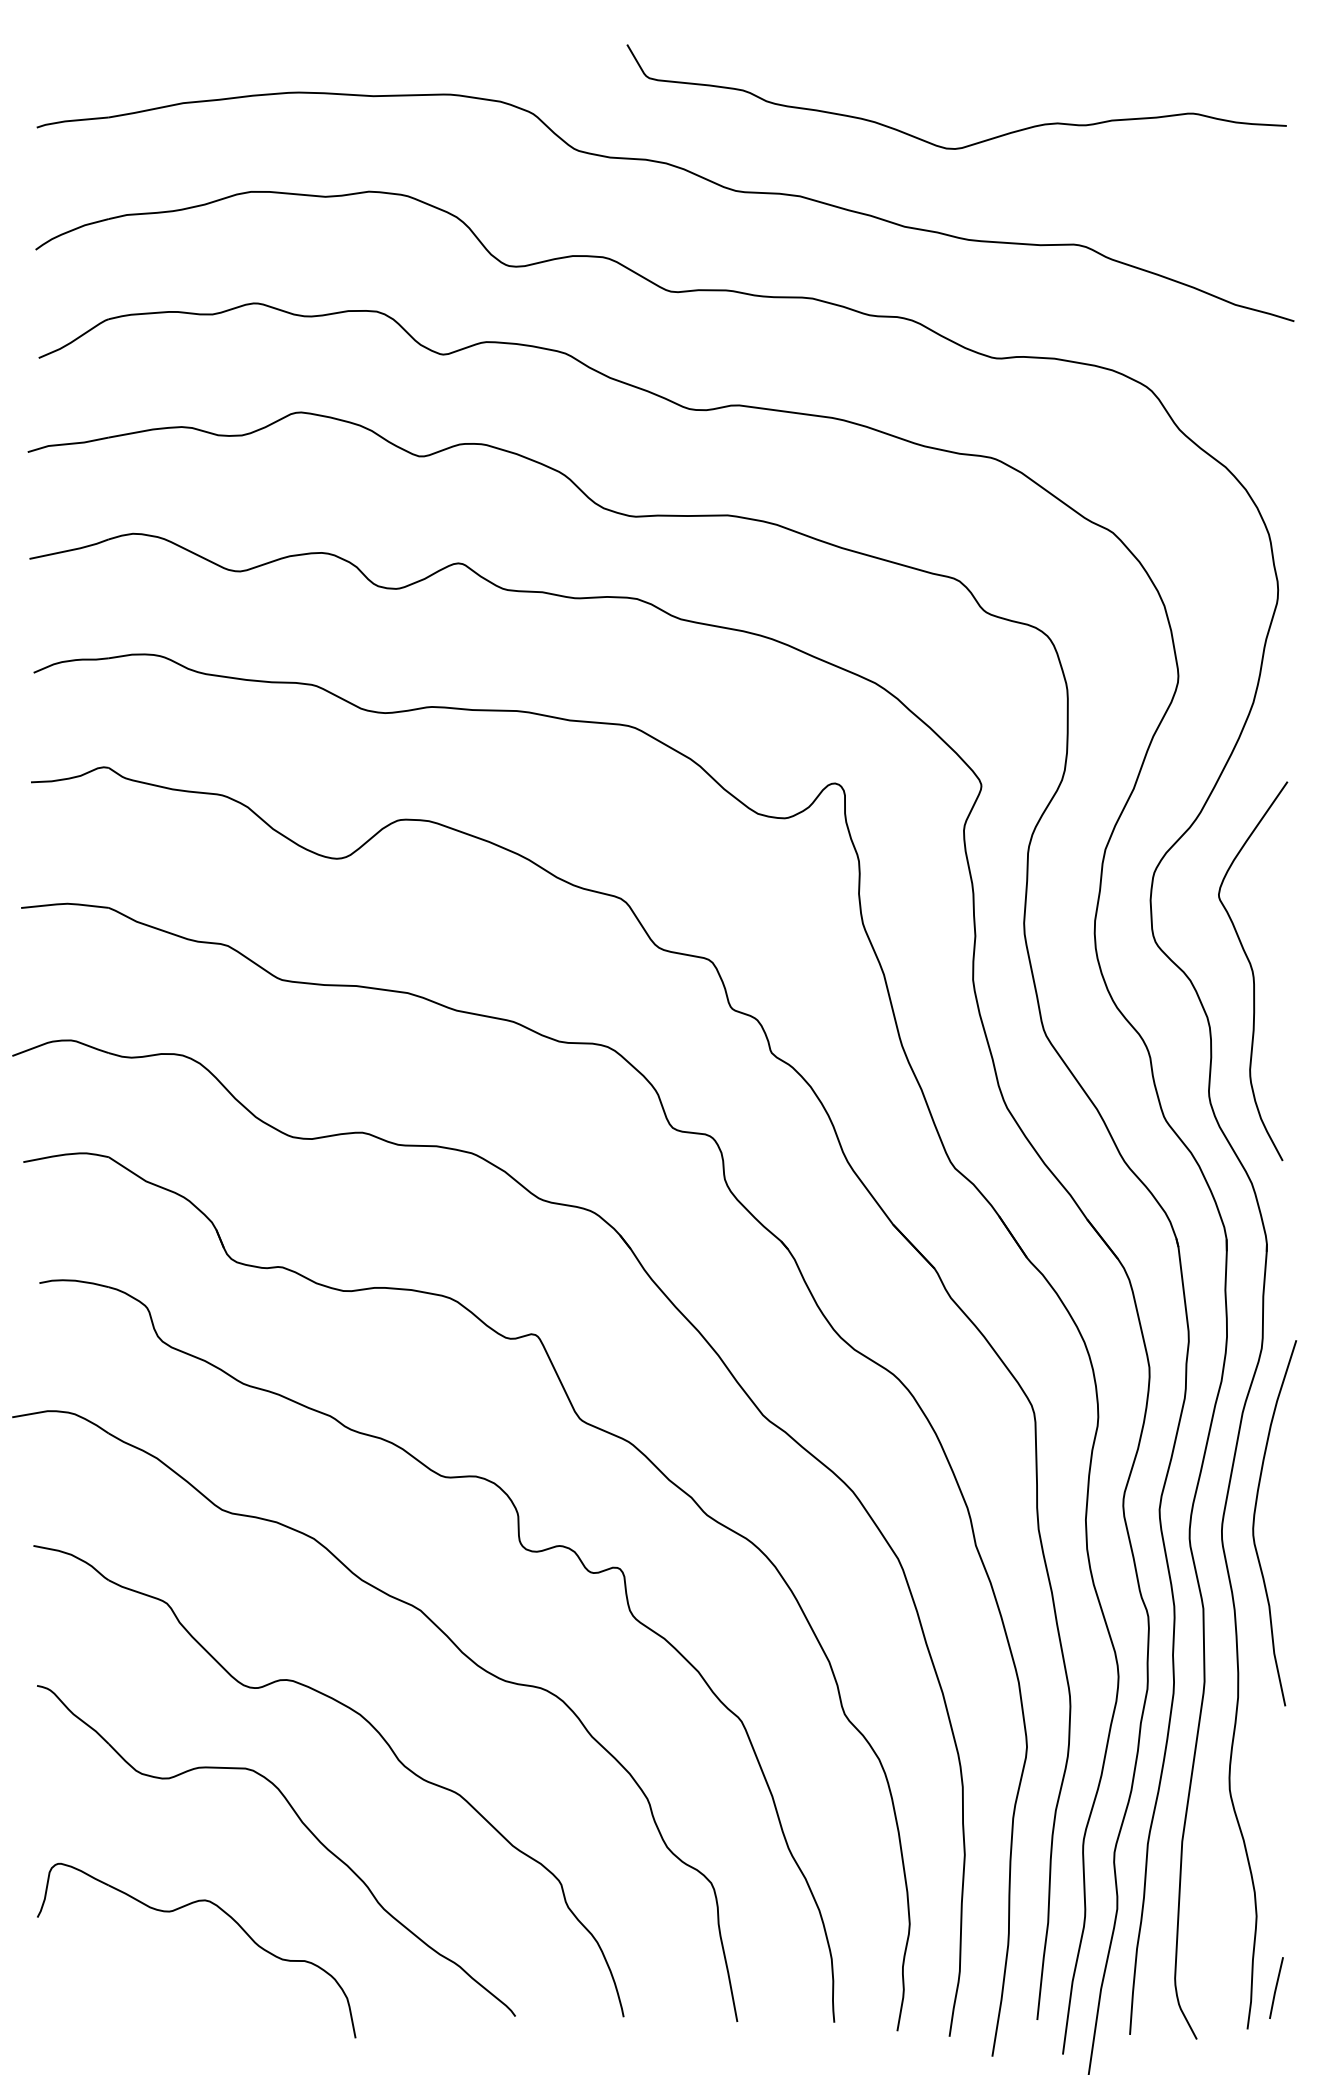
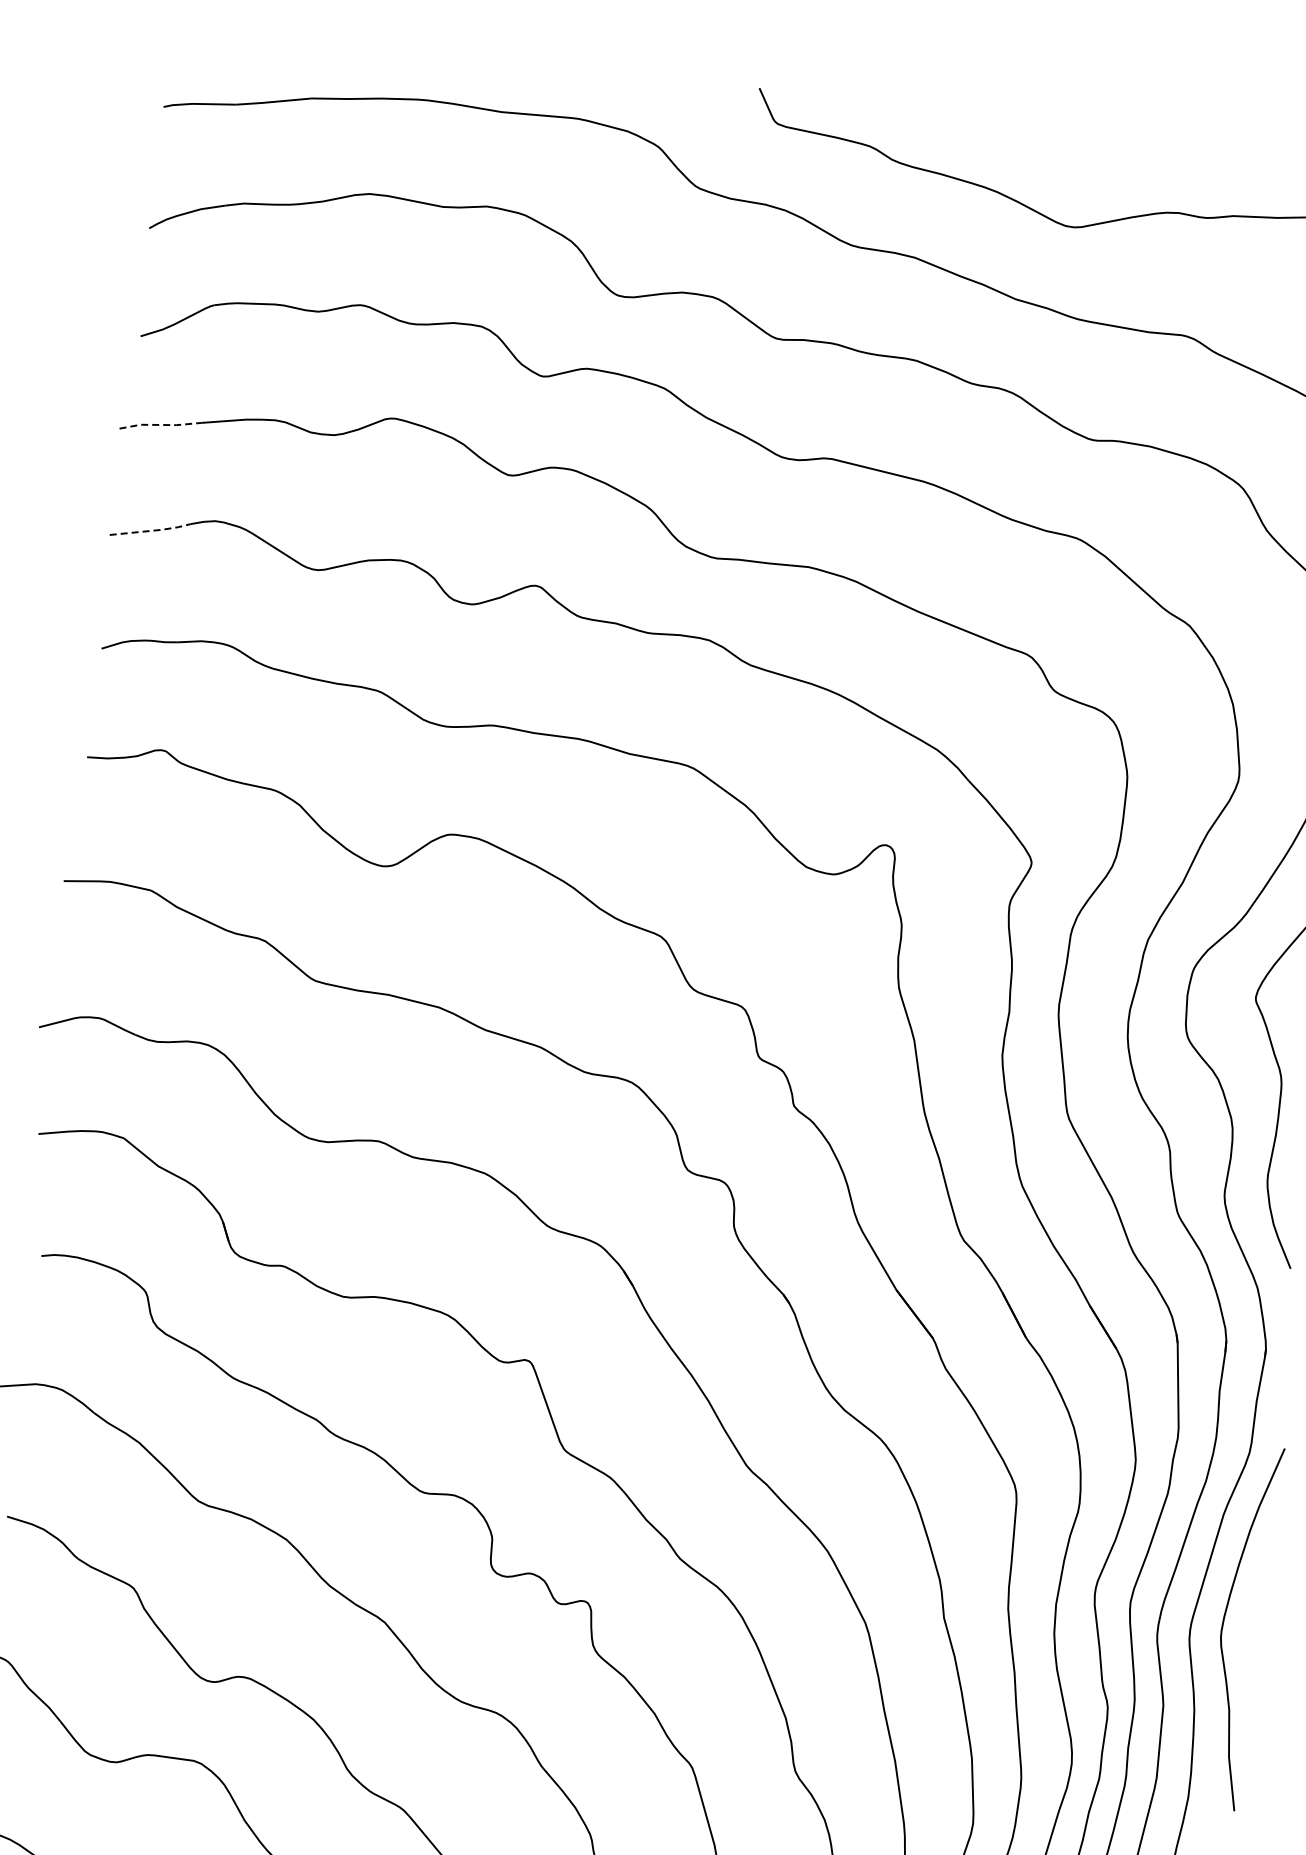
line: (68, 444) -> (160, 425), solid -> dashed
line: (70, 550) -> (151, 531), solid -> dashed

